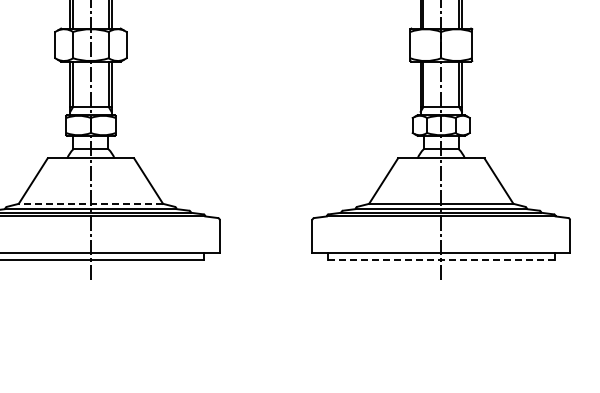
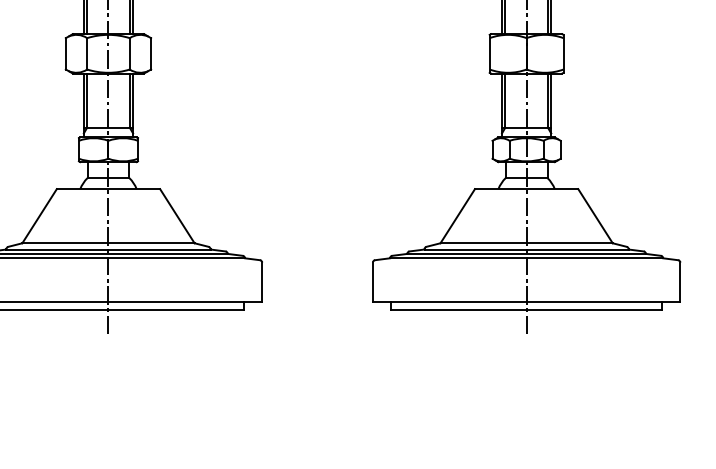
line: (90, 203) -> (107, 242), dashed -> solid
line: (441, 259) -> (526, 309), dashed -> solid

